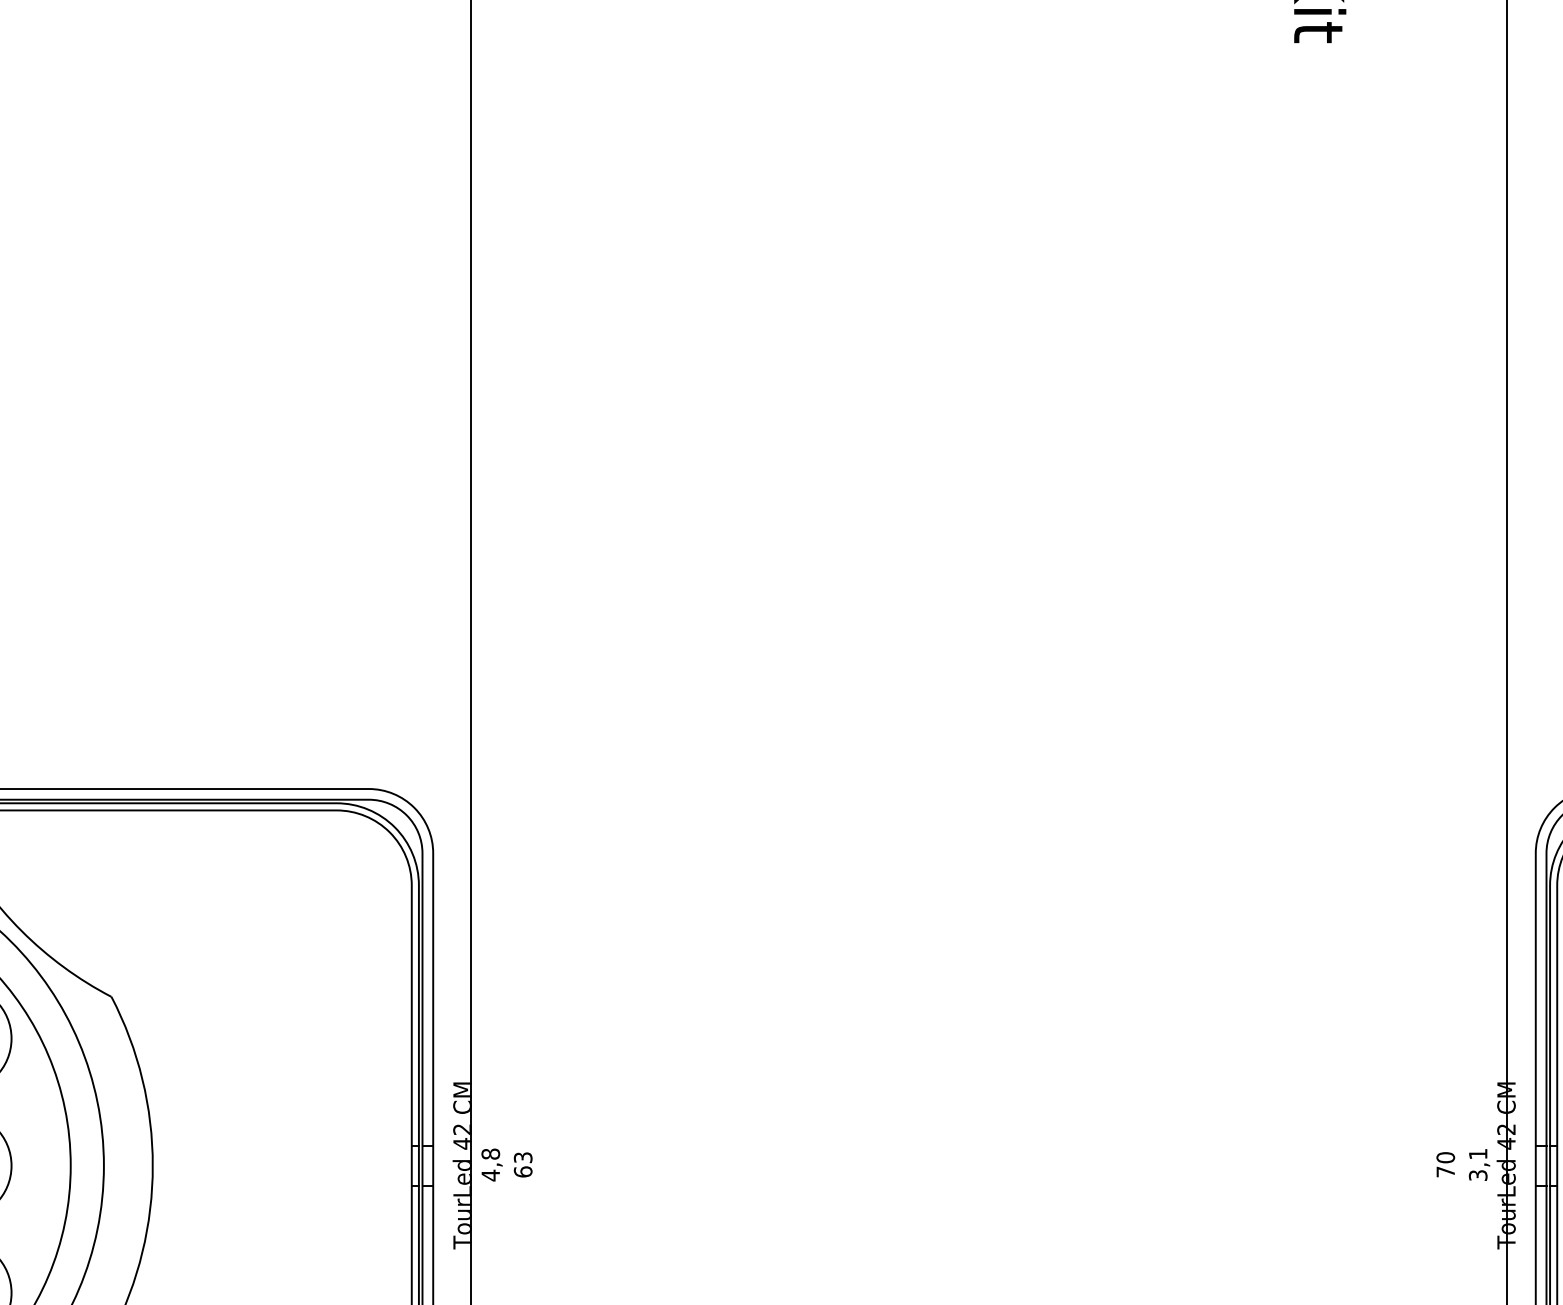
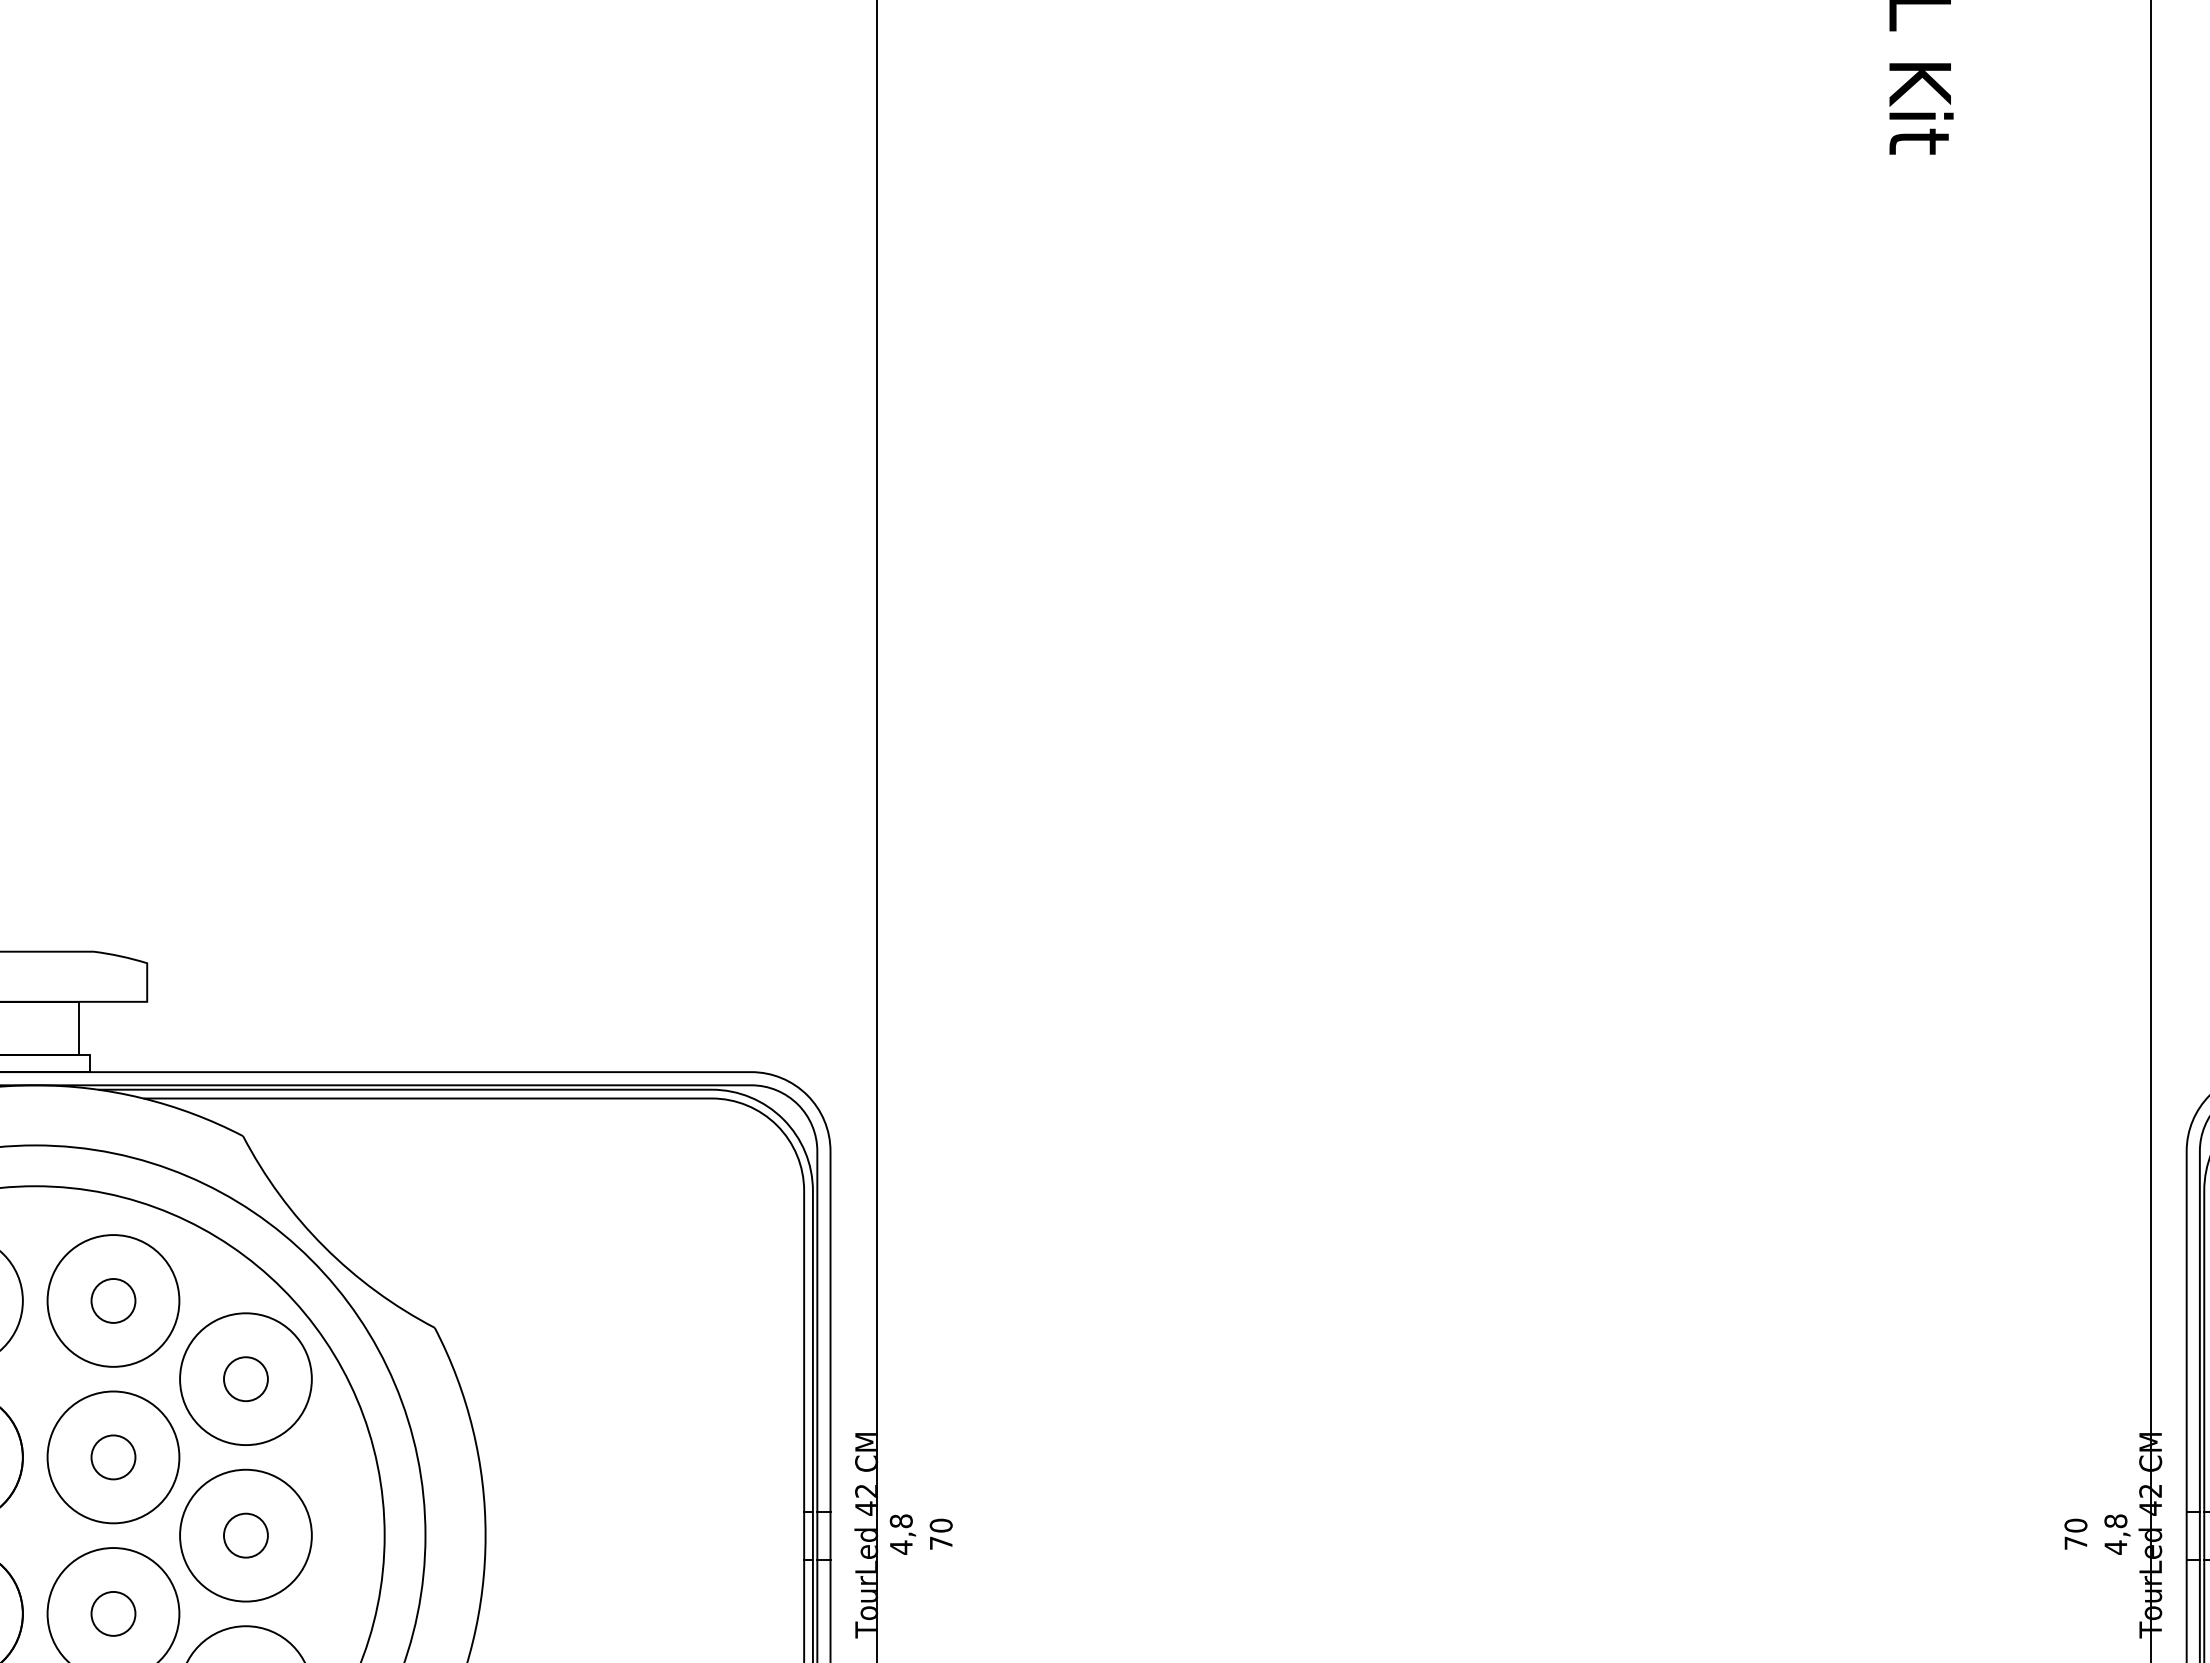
text: (522, 1164) -> (940, 1533), 63 -> 70
text: (1477, 1164) -> (2115, 1534), 3,1 -> 4,8

